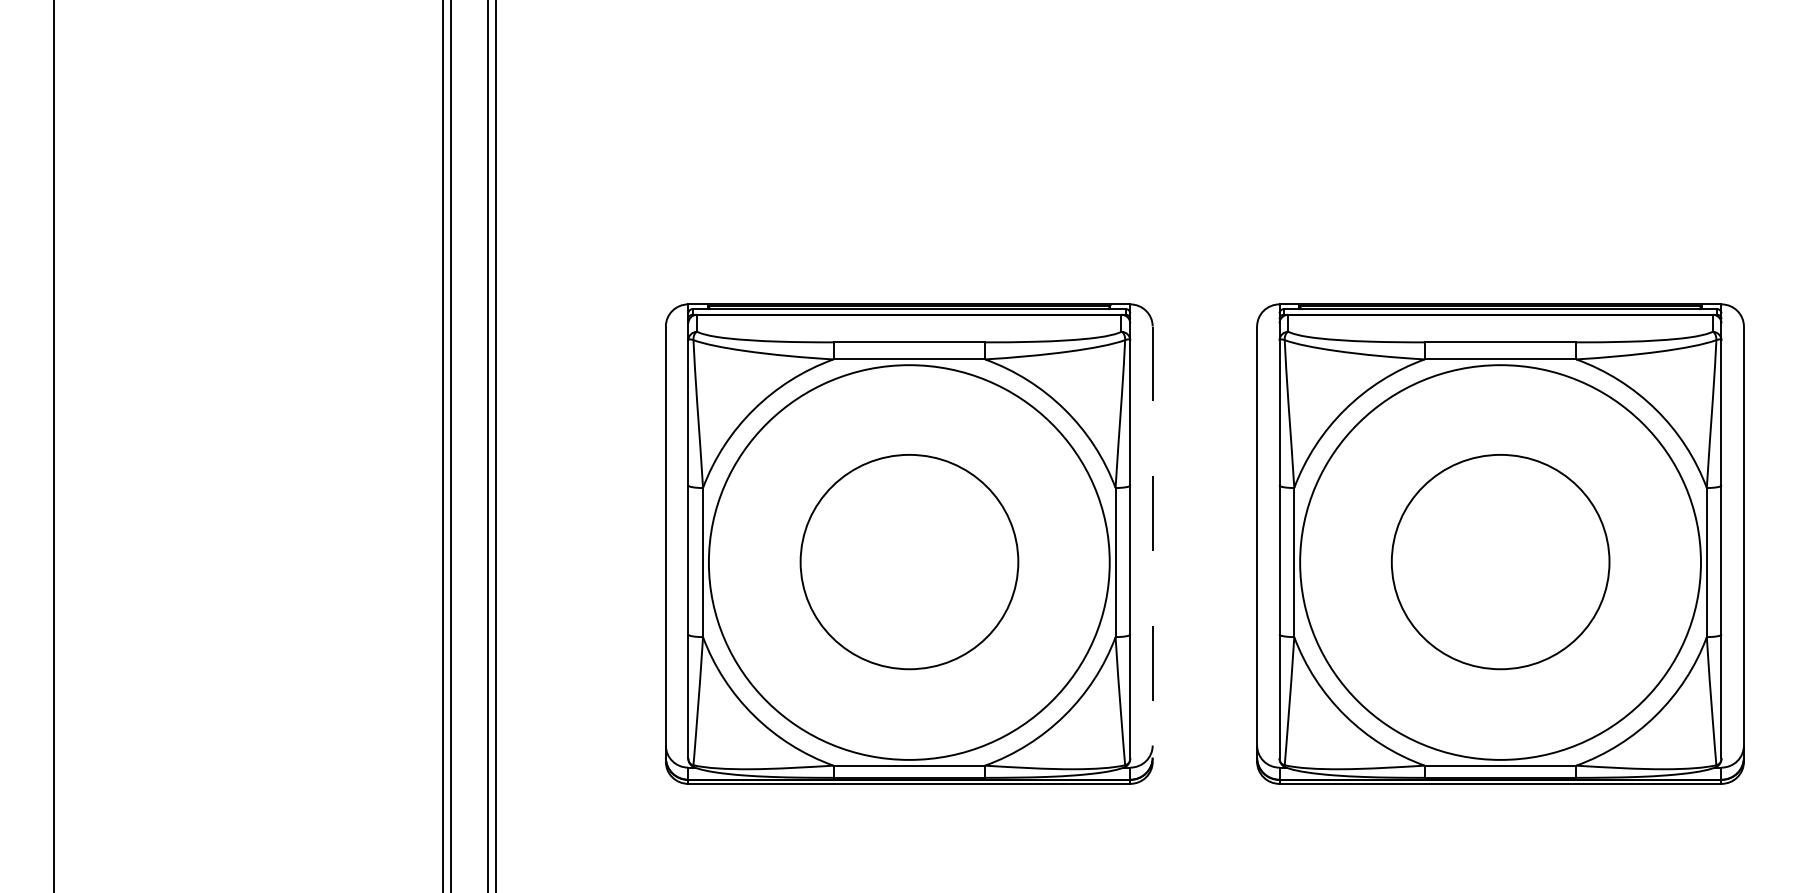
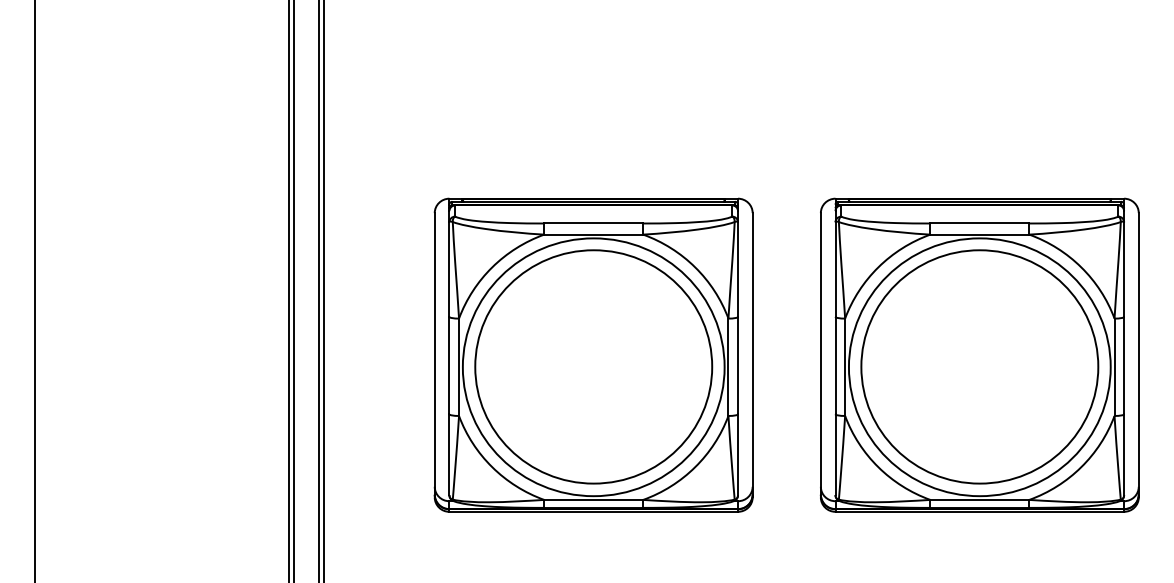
line: (1152, 544) -> (752, 355), dashed -> solid
part: (908, 561) -> (593, 366), size x1.67
part: (1500, 561) -> (979, 366), size x1.67

